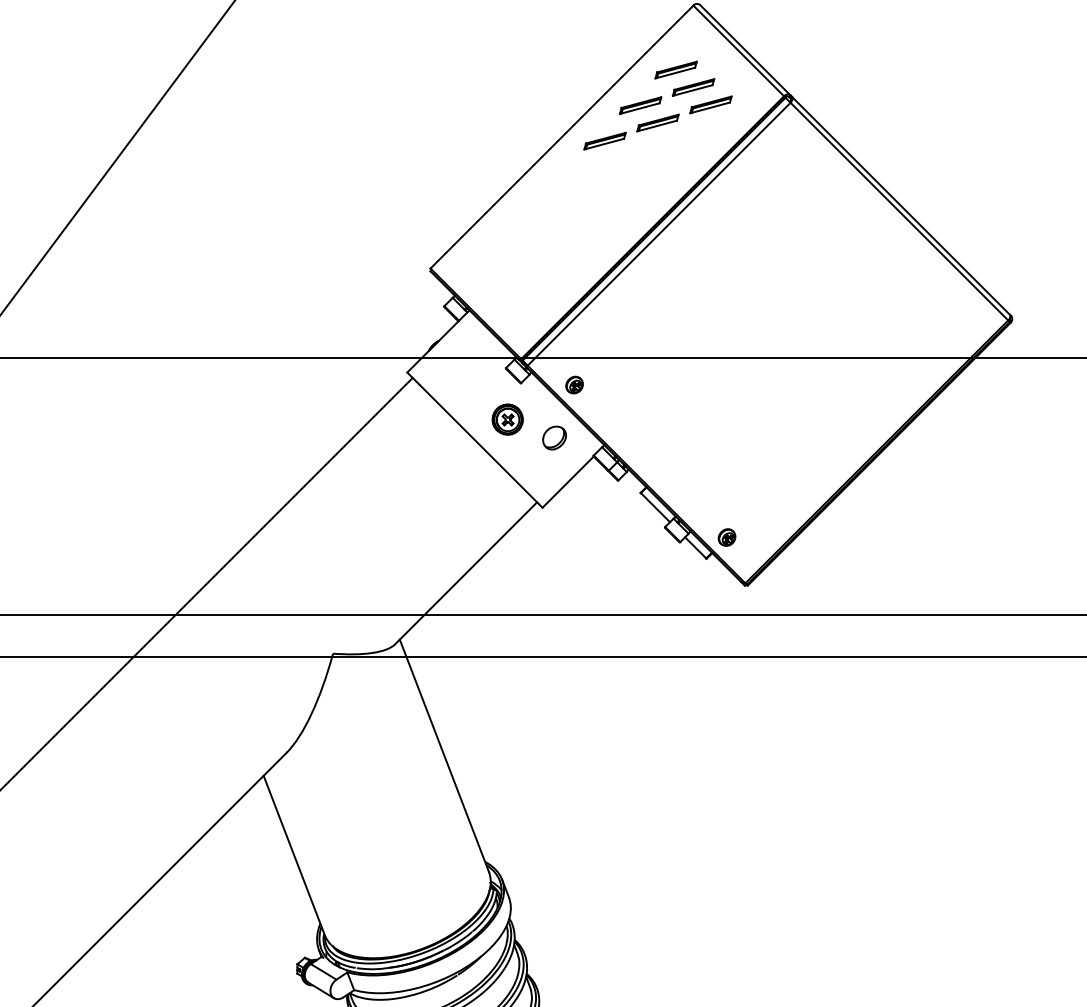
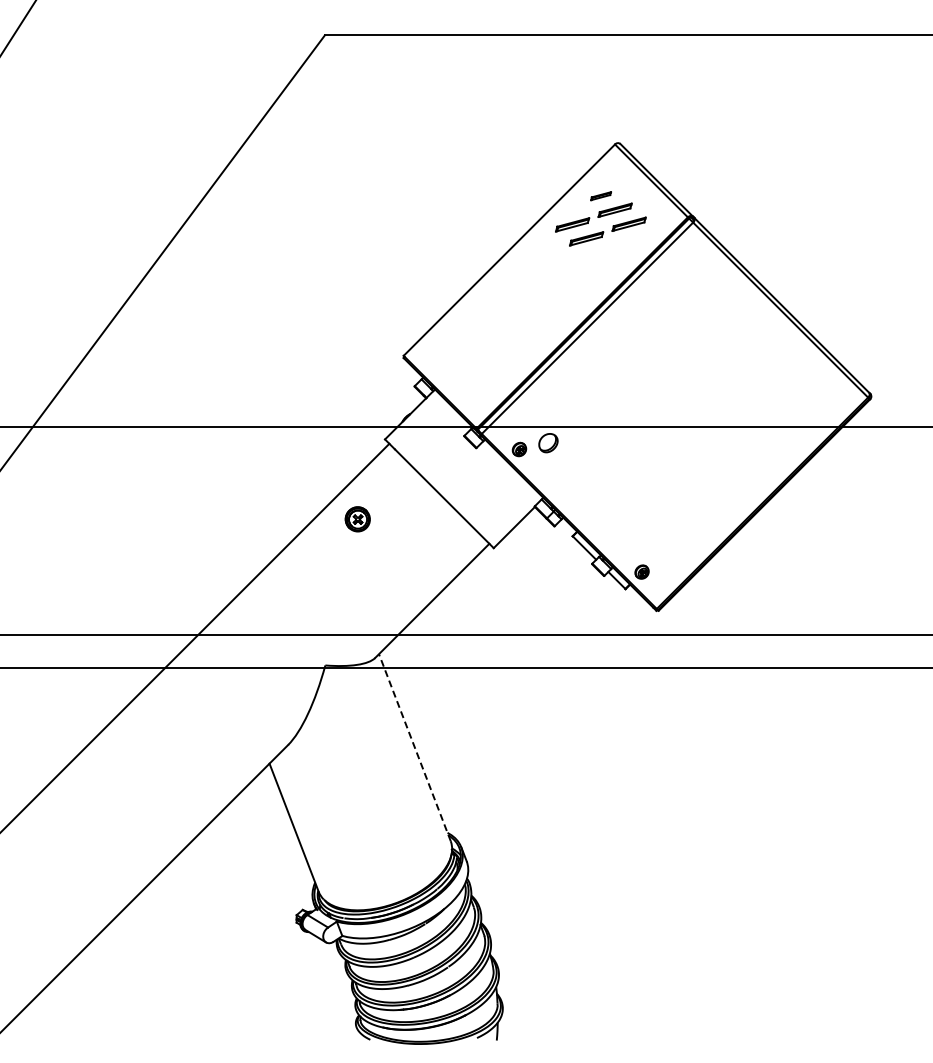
part: (675, 69) -> (600, 195), size x0.6
part: (604, 141) -> (543, 253), removed
part: (507, 419) -> (357, 519), moved
part: (554, 438) -> (548, 443), moved
line: (443, 755) -> (414, 747), solid -> dashed

